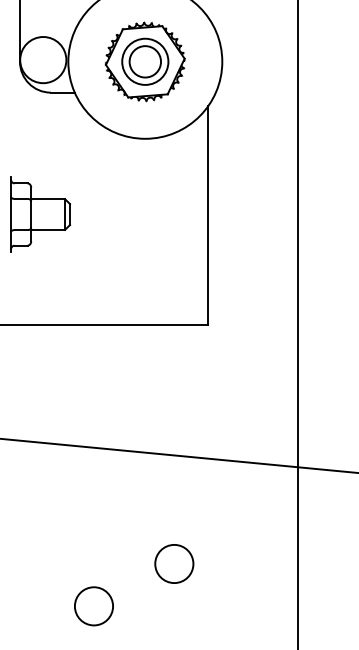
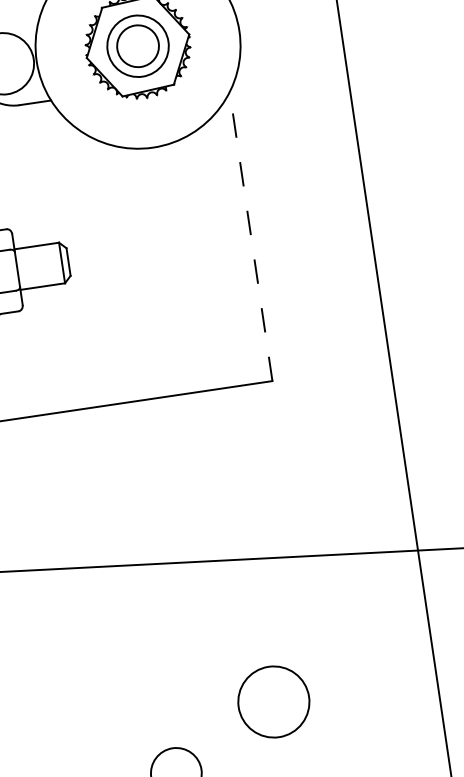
line: (208, 215) -> (251, 236), solid -> dashed
circle: (174, 563) -> (274, 701), size x1.4

